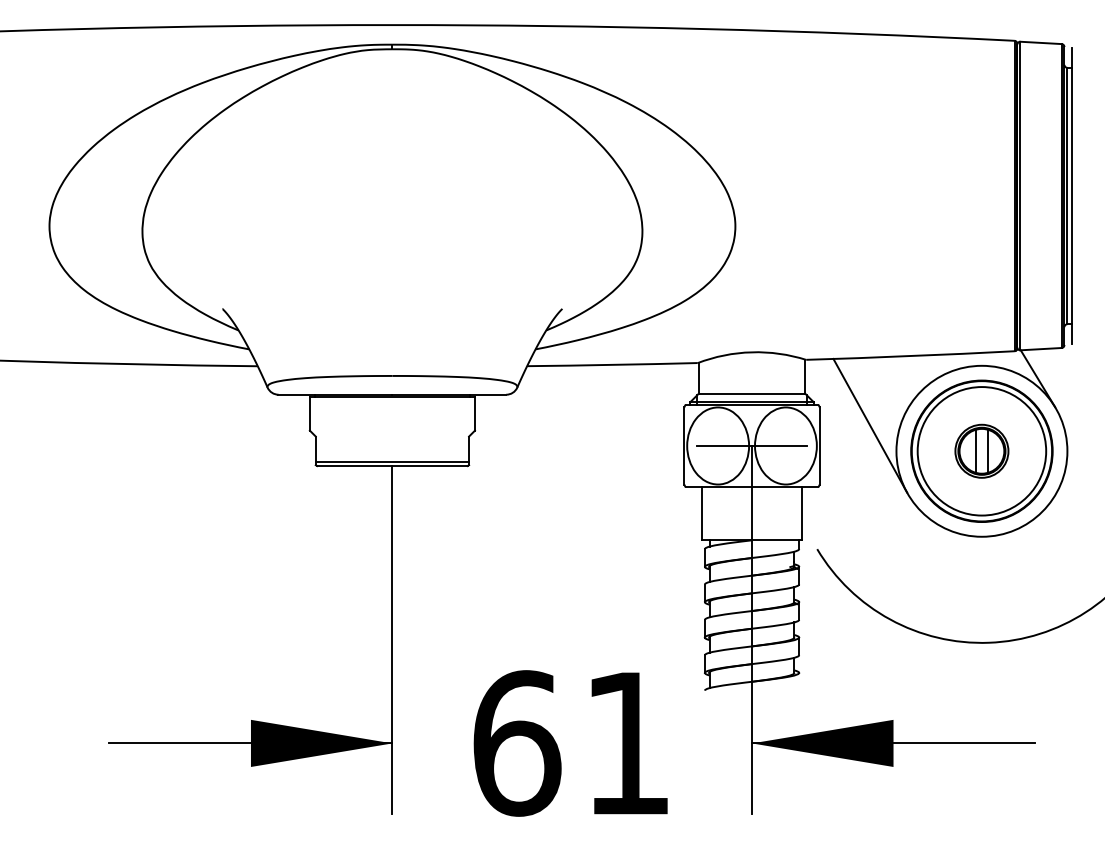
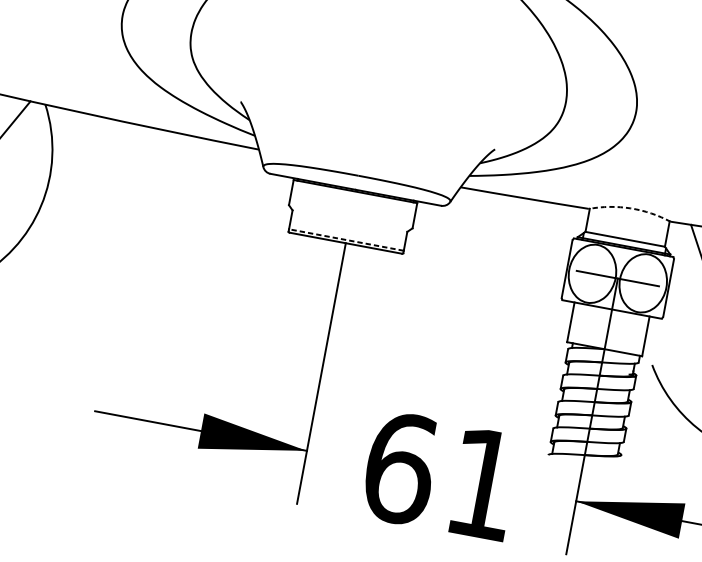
arc: (751, 352) -> (630, 208), solid -> dashed
line: (392, 461) -> (346, 239), solid -> dashed

